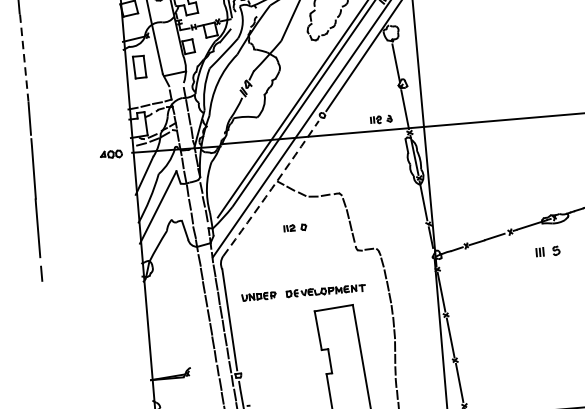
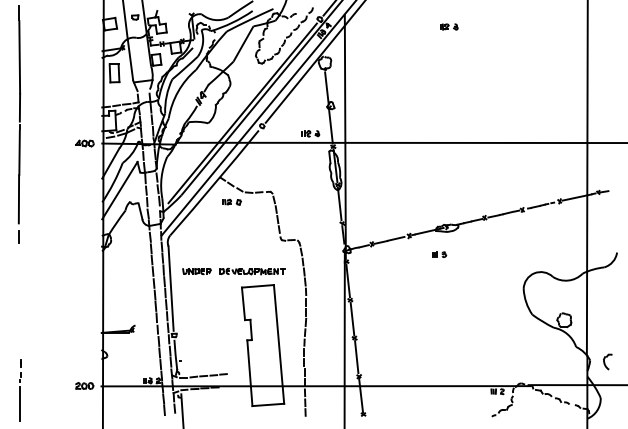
line: (23, 57) -> (19, 57), dashed -> solid
arc: (272, 189) -> (215, 183), dashed -> solid
part: (294, 227) -> (231, 201), moved
part: (548, 251) -> (439, 254), size x0.71

